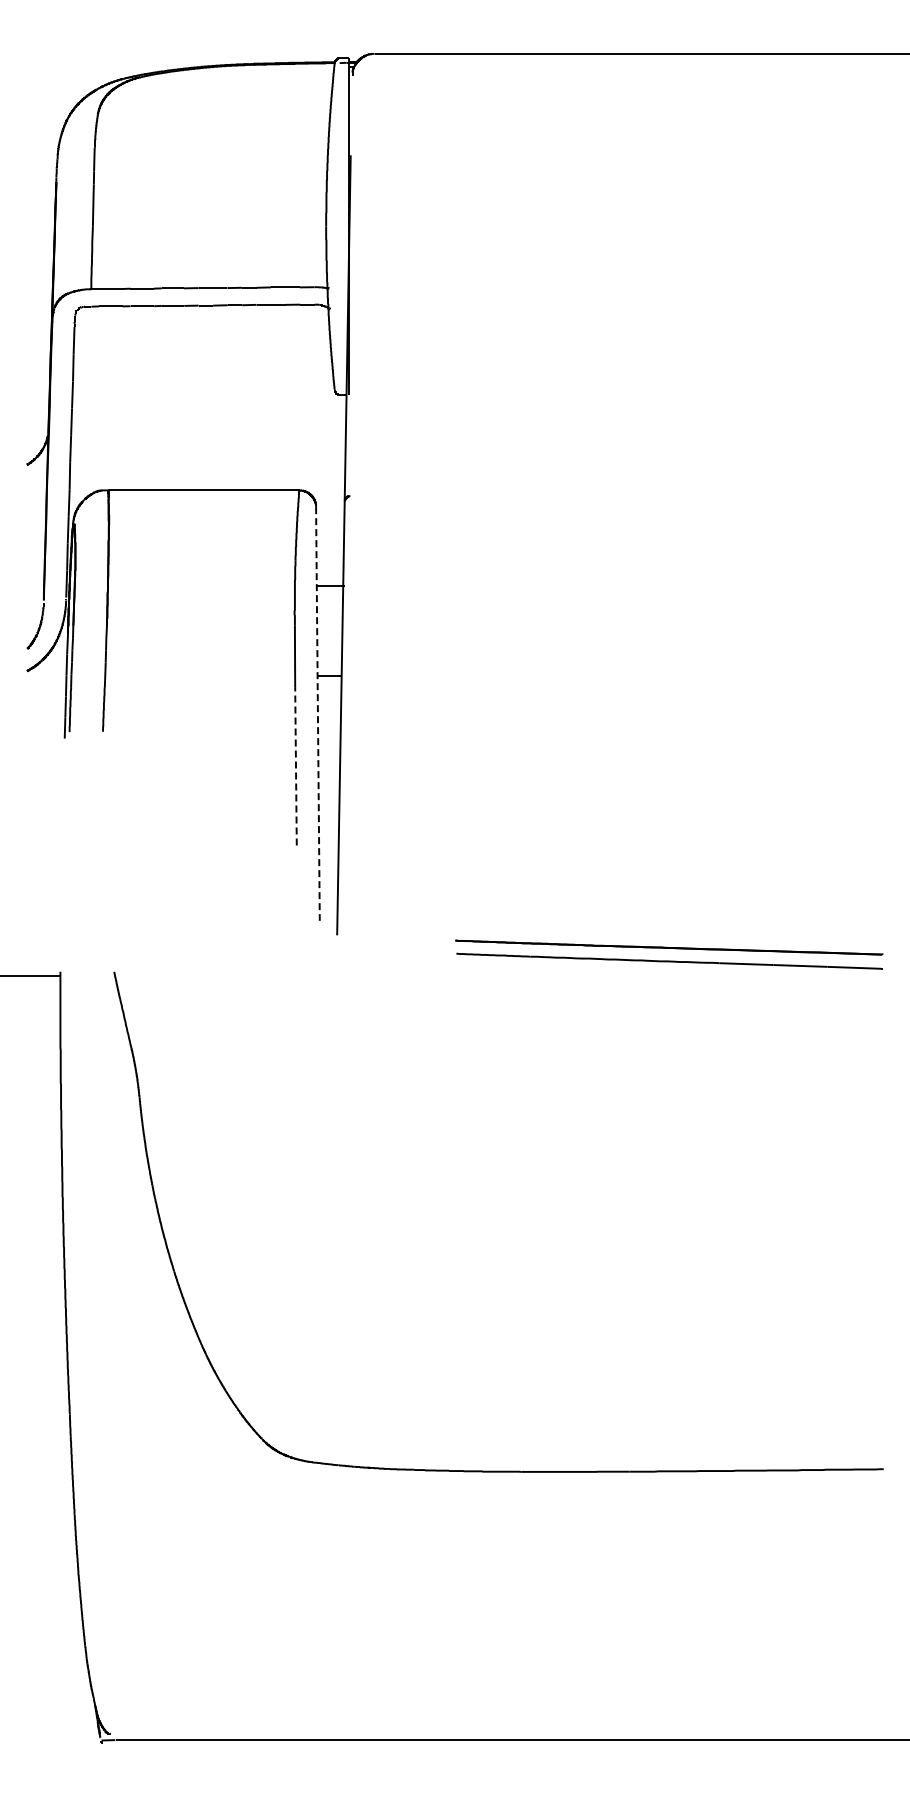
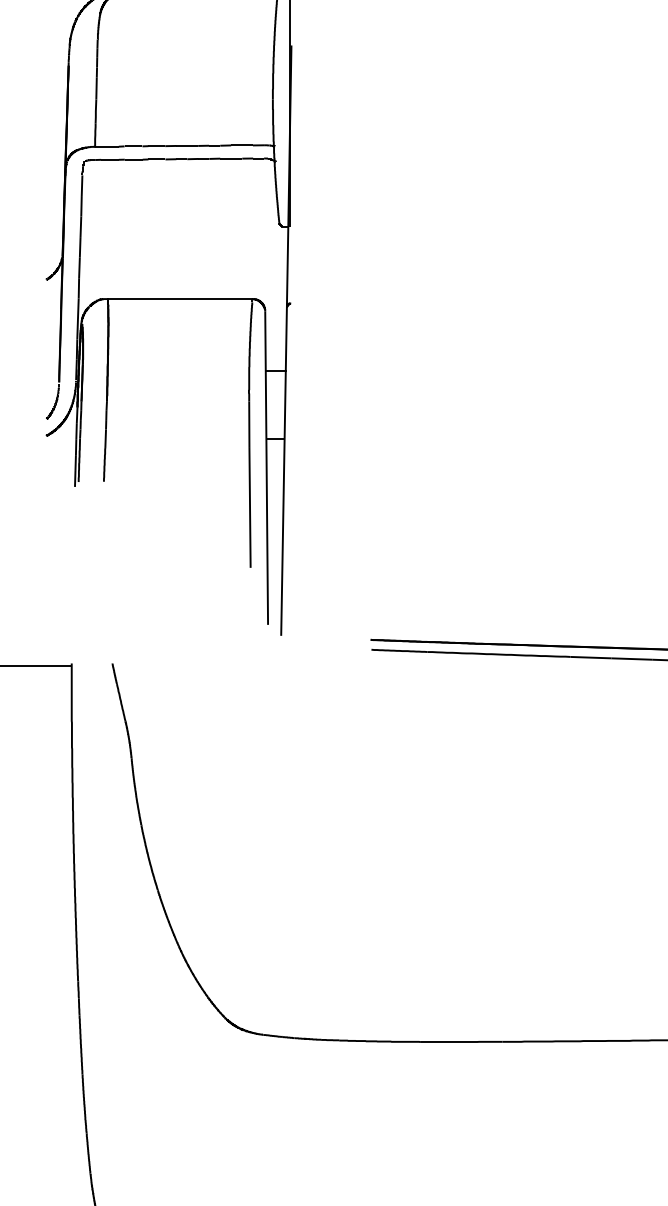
line: (317, 714) -> (266, 468), dashed -> solid
line: (295, 765) -> (249, 507), dashed -> solid

